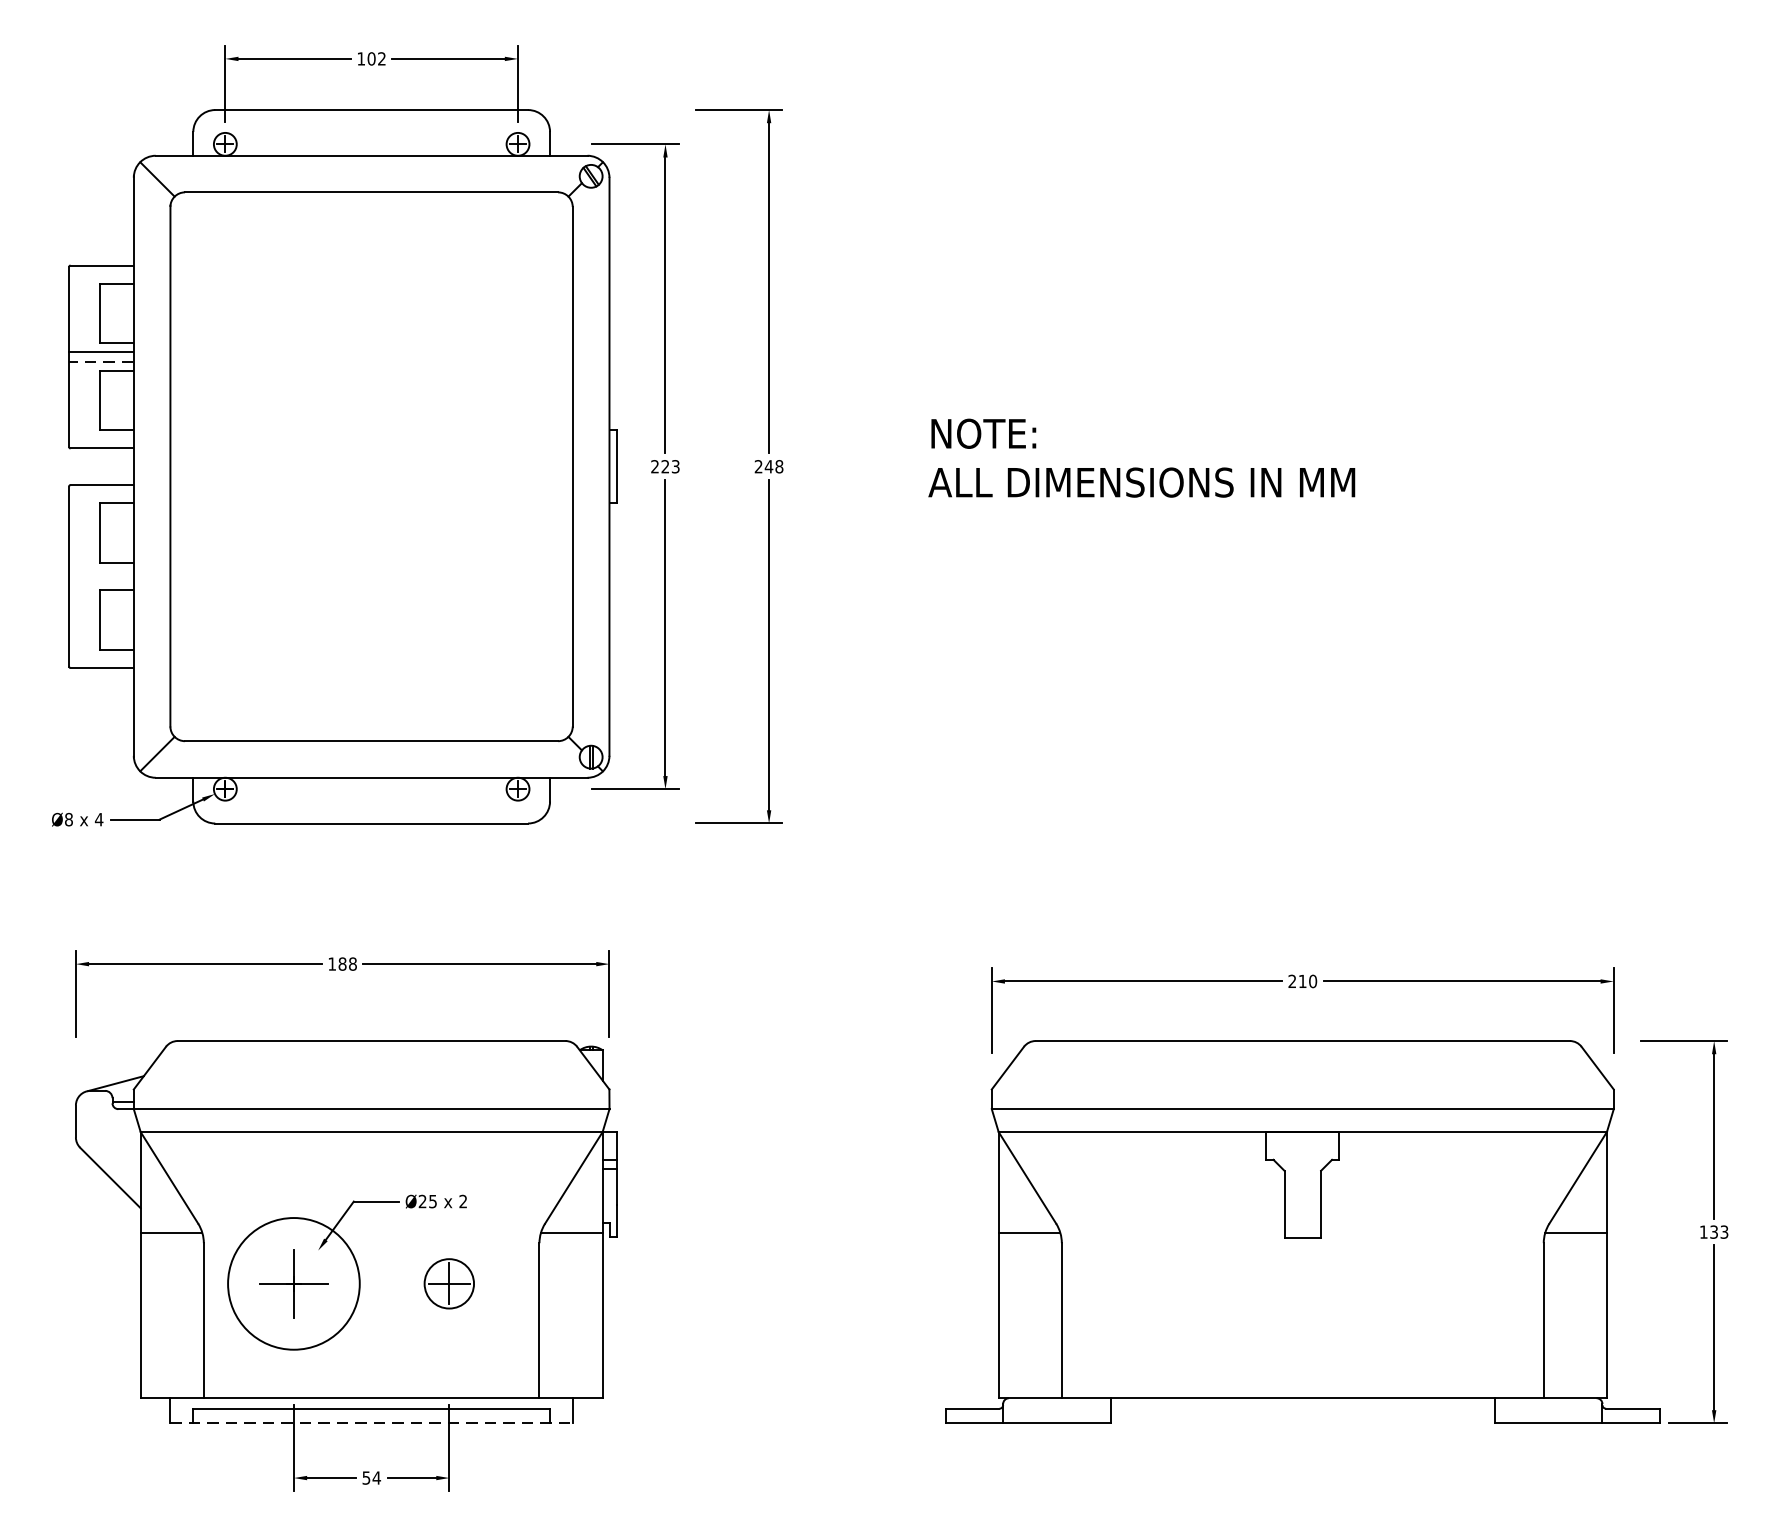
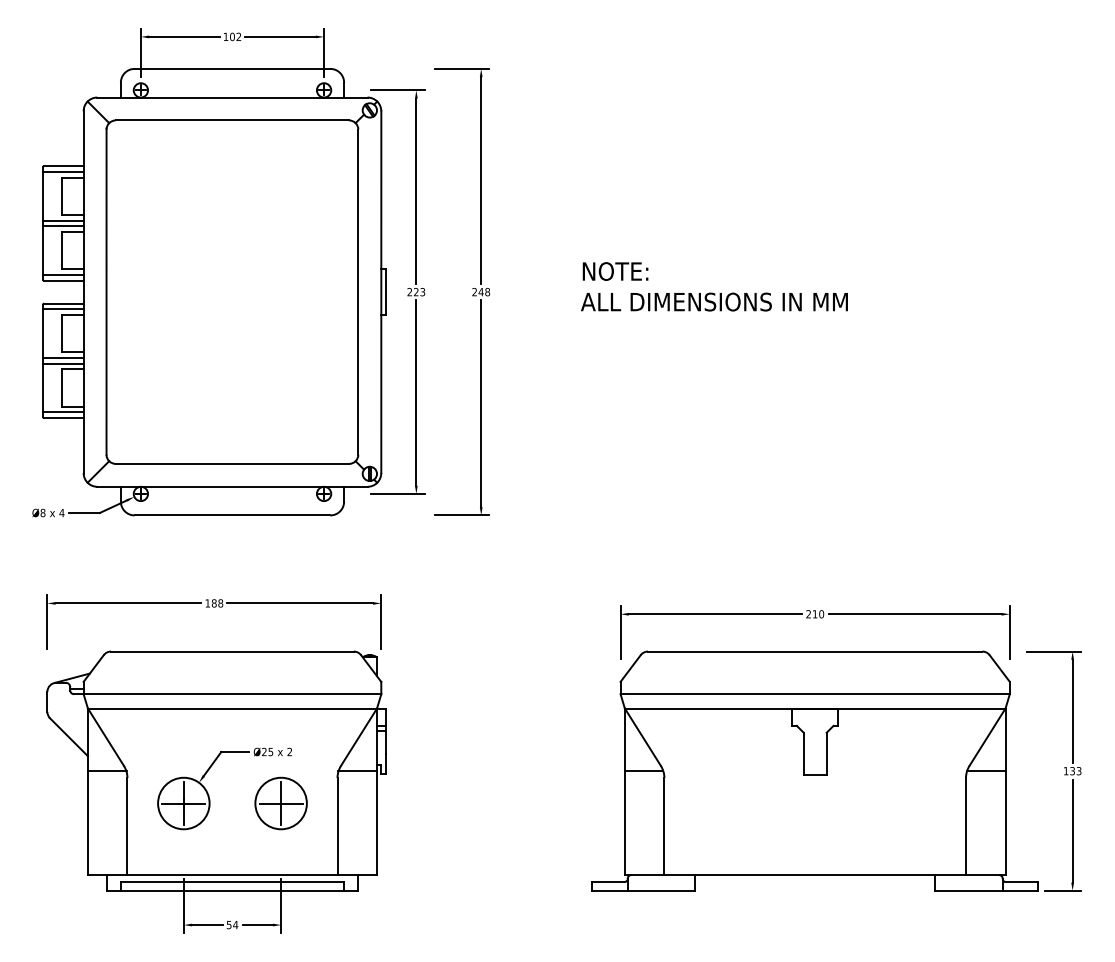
line: (101, 273) -> (63, 171), added
line: (100, 361) -> (62, 226), dashed -> solid
line: (101, 440) -> (63, 275), added
line: (101, 494) -> (63, 309), added
line: (101, 572) -> (63, 358), added
line: (101, 580) -> (63, 363), added
line: (101, 659) -> (63, 412), added
circle: (293, 1283) -> (183, 803), size x0.62
part: (448, 1283) -> (280, 803), size x1.67
line: (371, 1422) -> (232, 890), dashed -> solid

